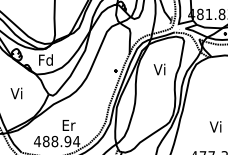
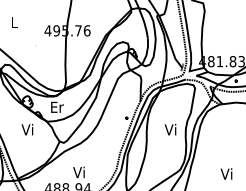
text: (45, 59) -> (56, 106), Fd -> Er
text: (159, 69) -> (170, 129), moved
text: (16, 93) -> (27, 129), moved
text: (68, 125) -> (79, 172), Er -> Vi

